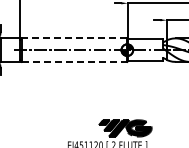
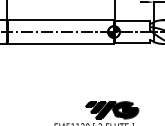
line: (74, 38) -> (61, 20), dashed -> solid
line: (74, 61) -> (61, 43), dashed -> solid

